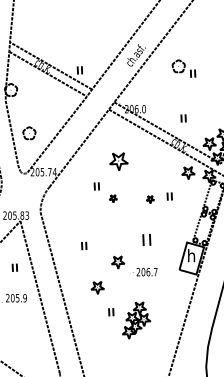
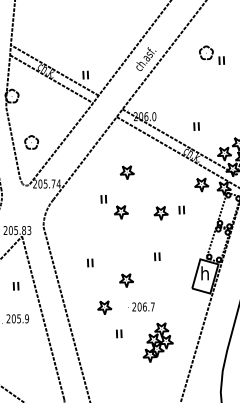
part: (183, 67) -> (211, 54), moved
part: (118, 161) -> (126, 172), size x0.71
part: (113, 198) -> (121, 212), size x1.67
part: (149, 199) -> (160, 213), size x1.67
part: (147, 239) -> (157, 256), size x0.62
text: (145, 271) -> (141, 306), moved
part: (135, 320) -> (157, 342), moved

